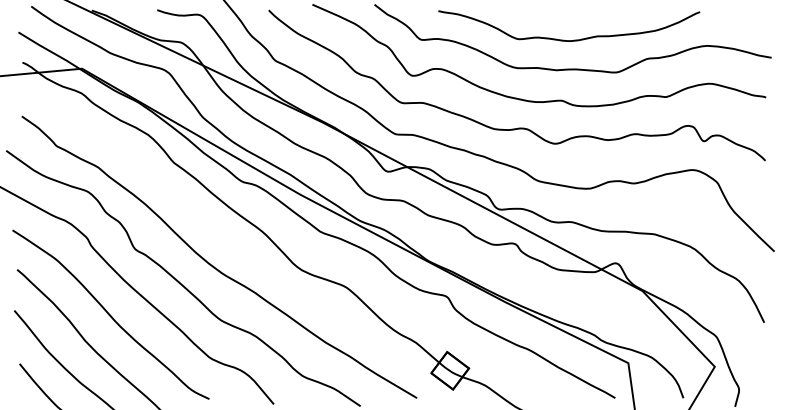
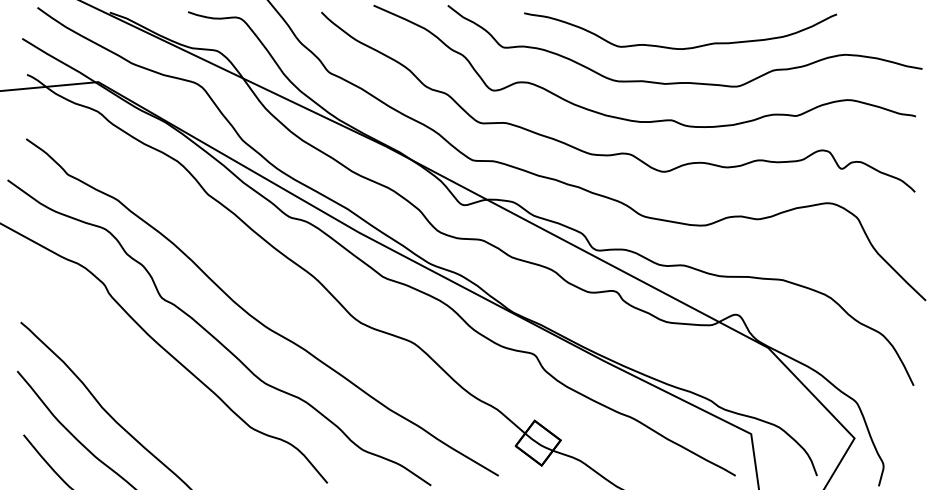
curve: (109, 314) -> (131, 375), removed

